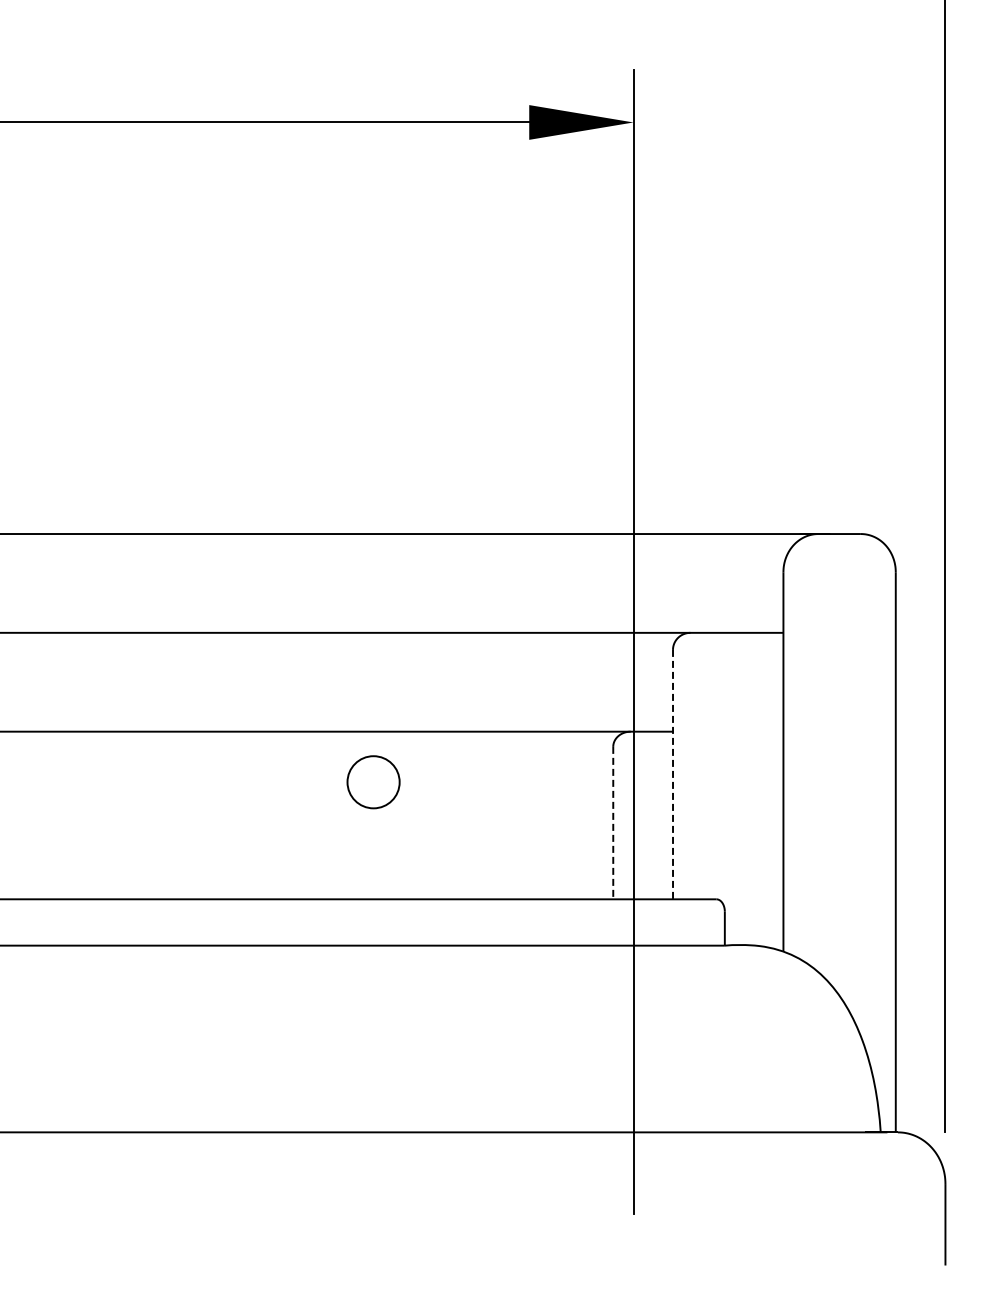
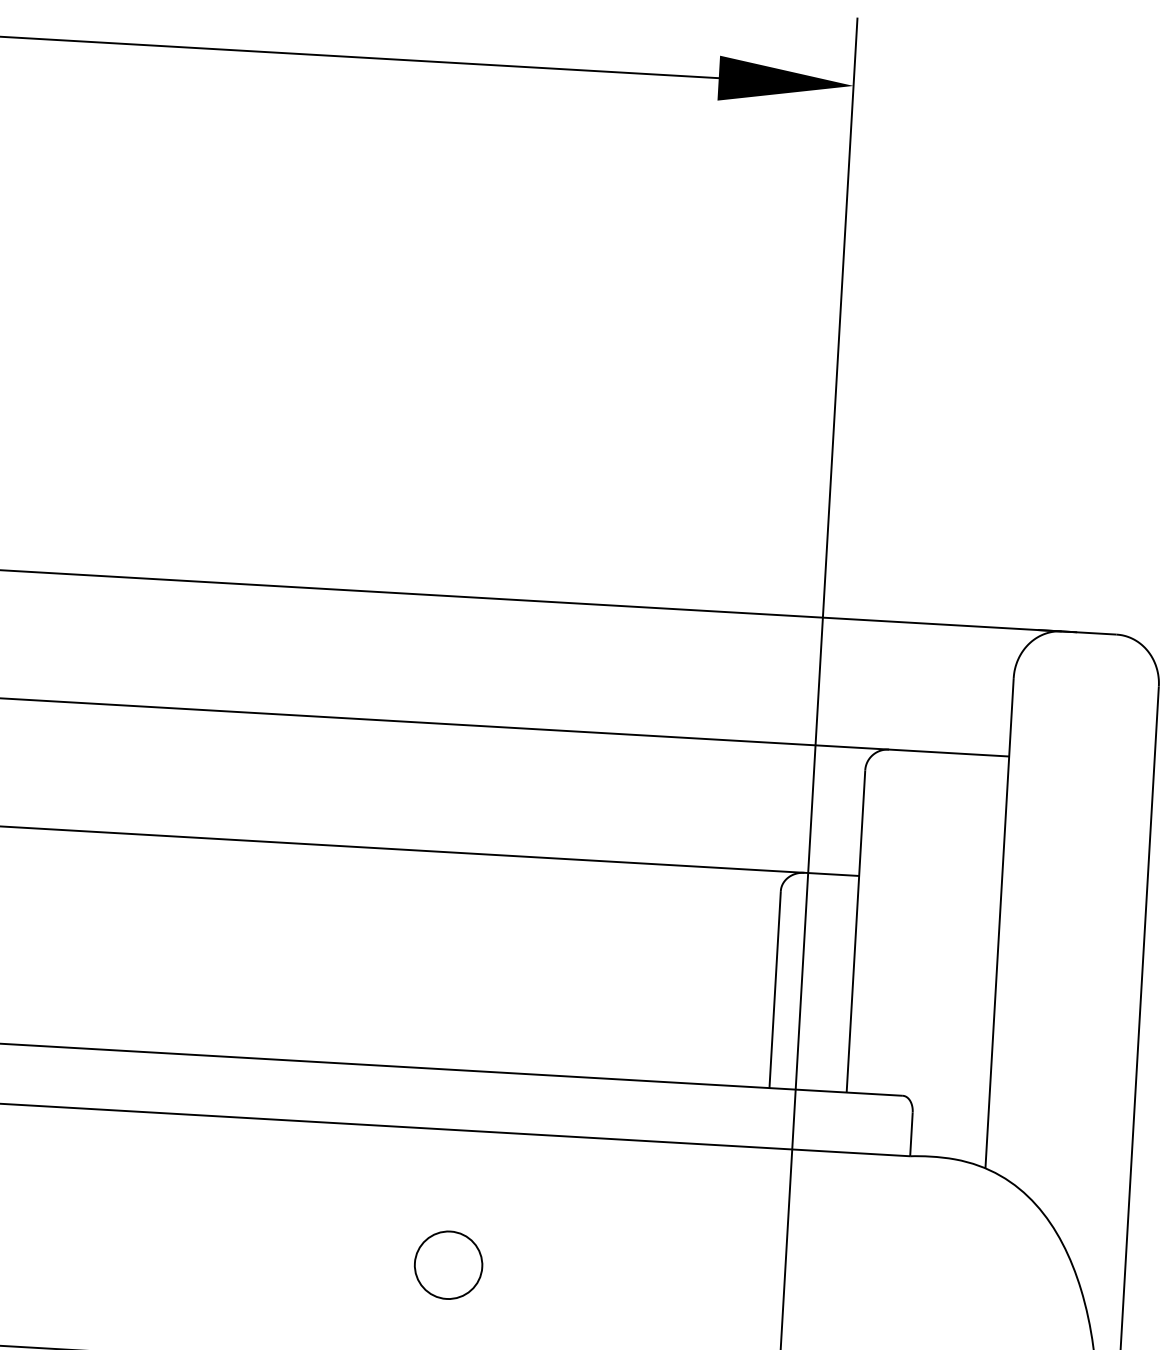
line: (673, 774) -> (856, 931), dashed -> solid
circle: (373, 782) -> (448, 1265), moved
line: (613, 823) -> (775, 990), dashed -> solid

